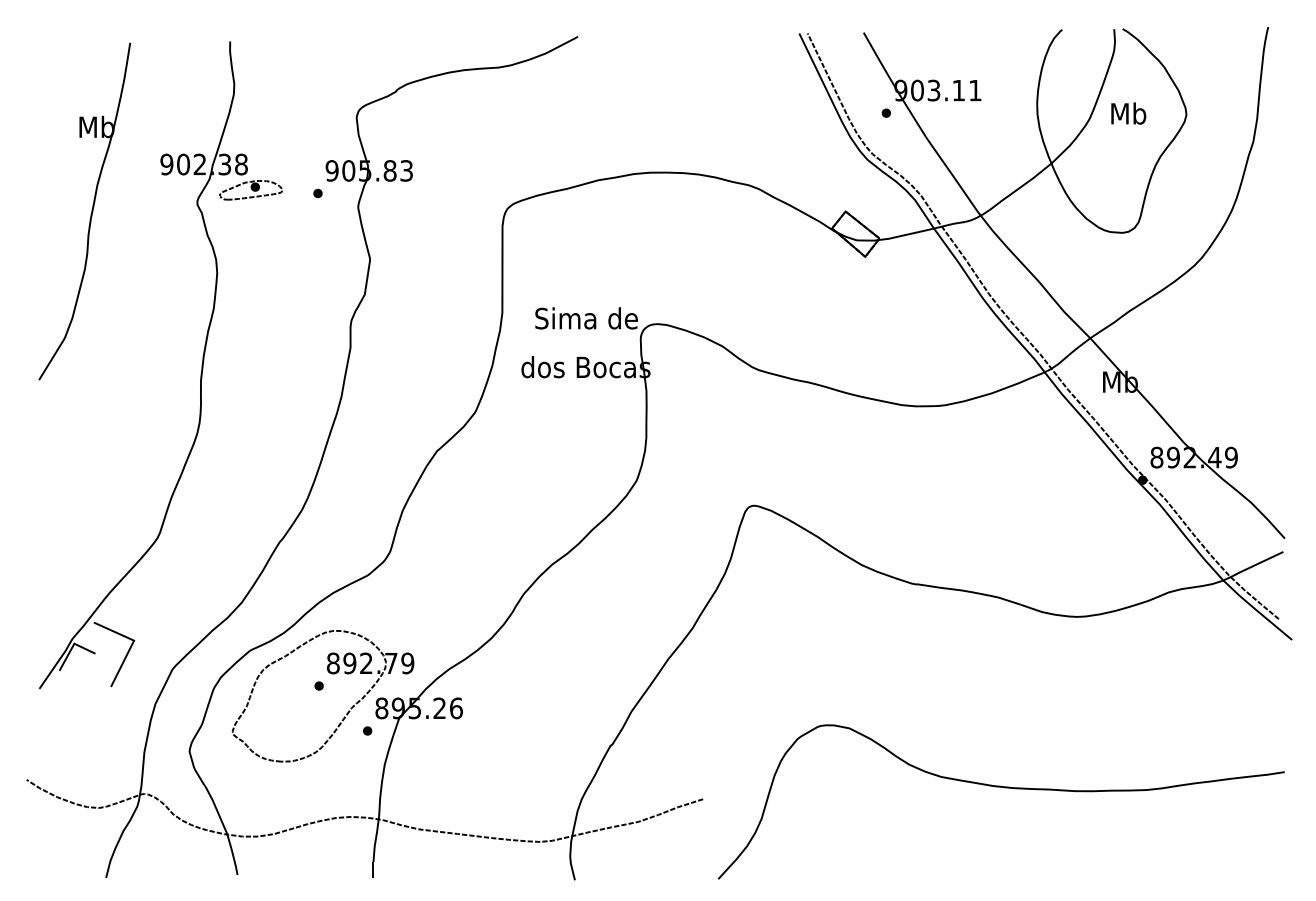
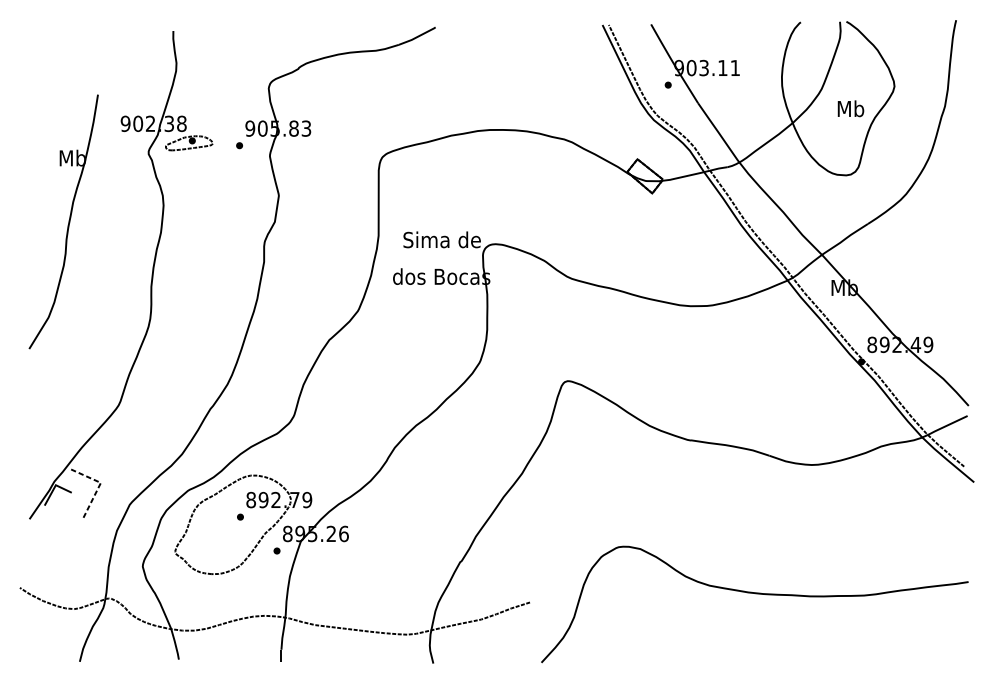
text: (1128, 113) -> (850, 108), moved
part: (90, 214) -> (68, 224), moved
line: (132, 643) -> (99, 485), solid -> dashed

